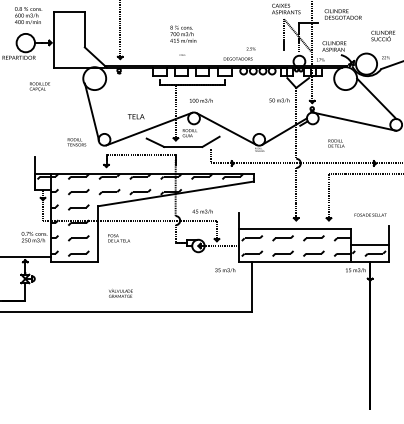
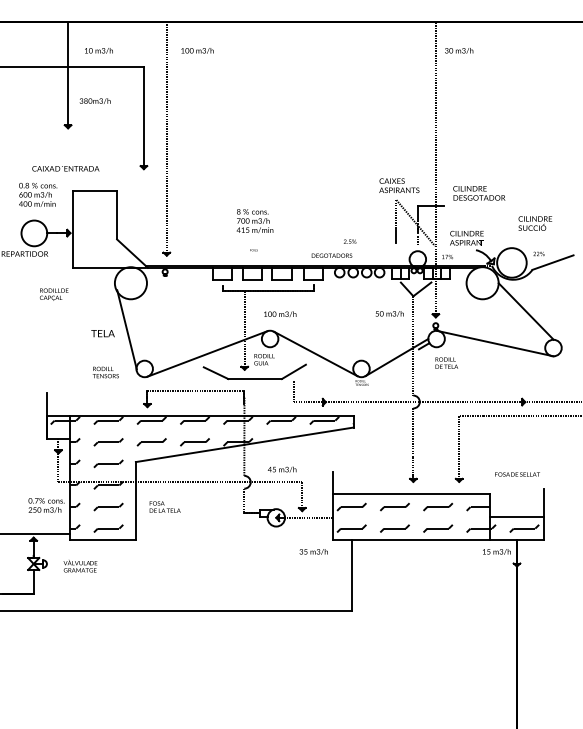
text: (135, 116) -> (102, 333), moved
text: (336, 143) -> (446, 362), moved
text: (120, 293) -> (80, 566), moved

